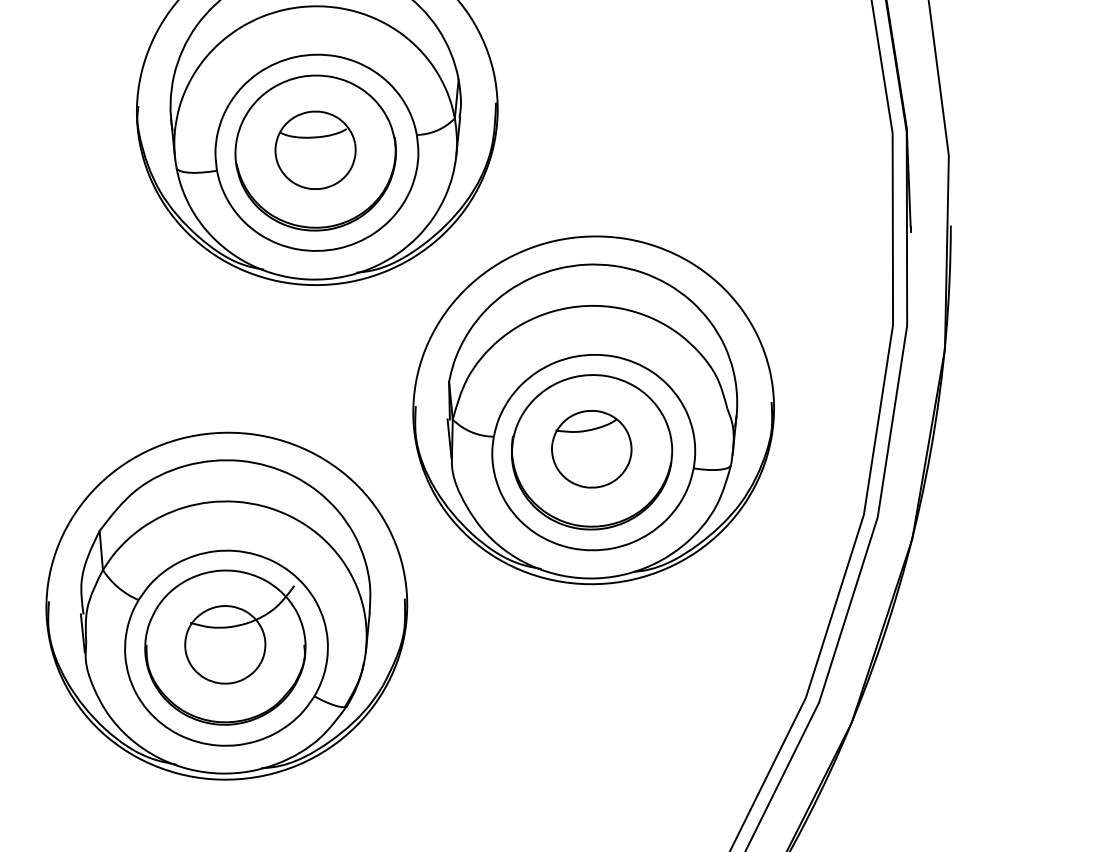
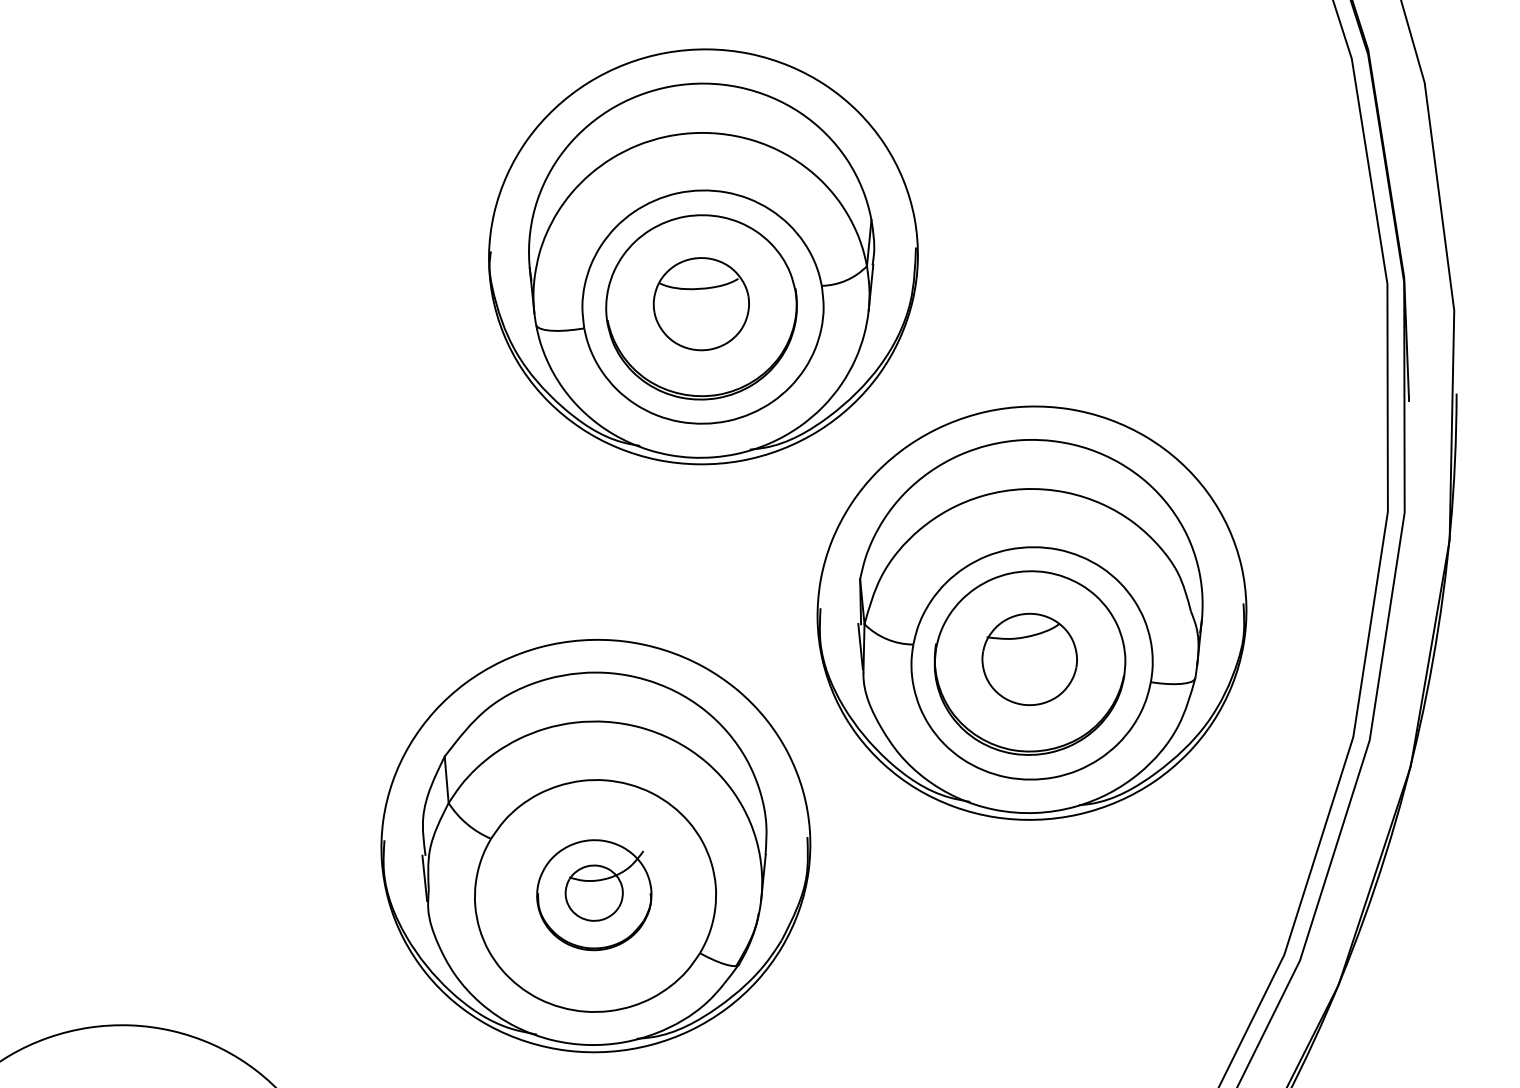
part: (225, 646) -> (594, 894), size x0.6

